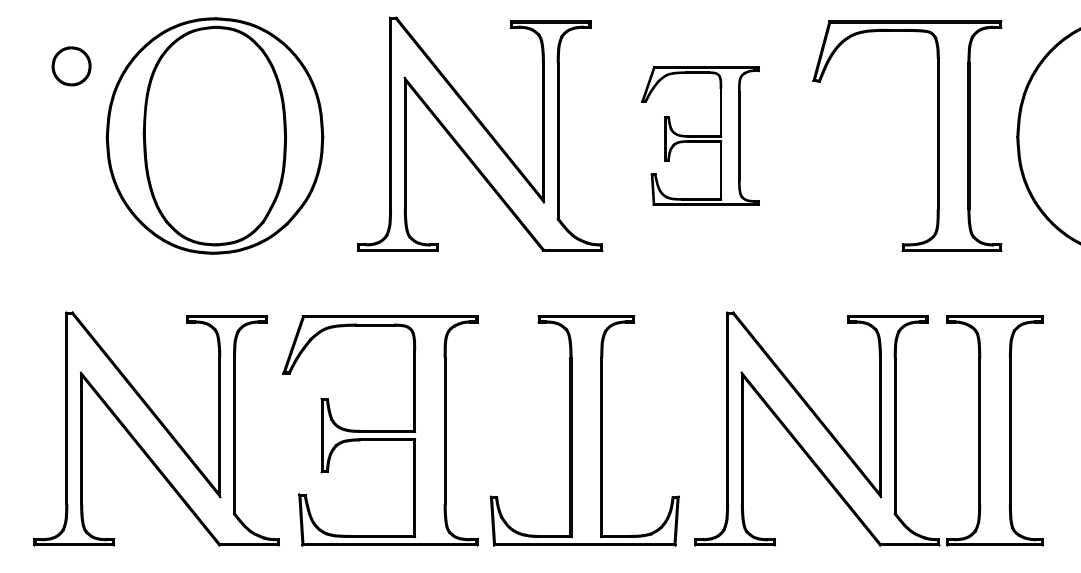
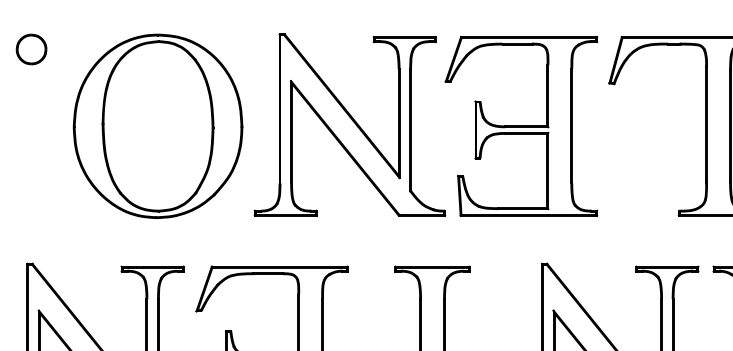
part: (71, 66) -> (31, 49), moved
part: (214, 135) -> (157, 125), moved
part: (700, 135) -> (521, 125), size x1.67

